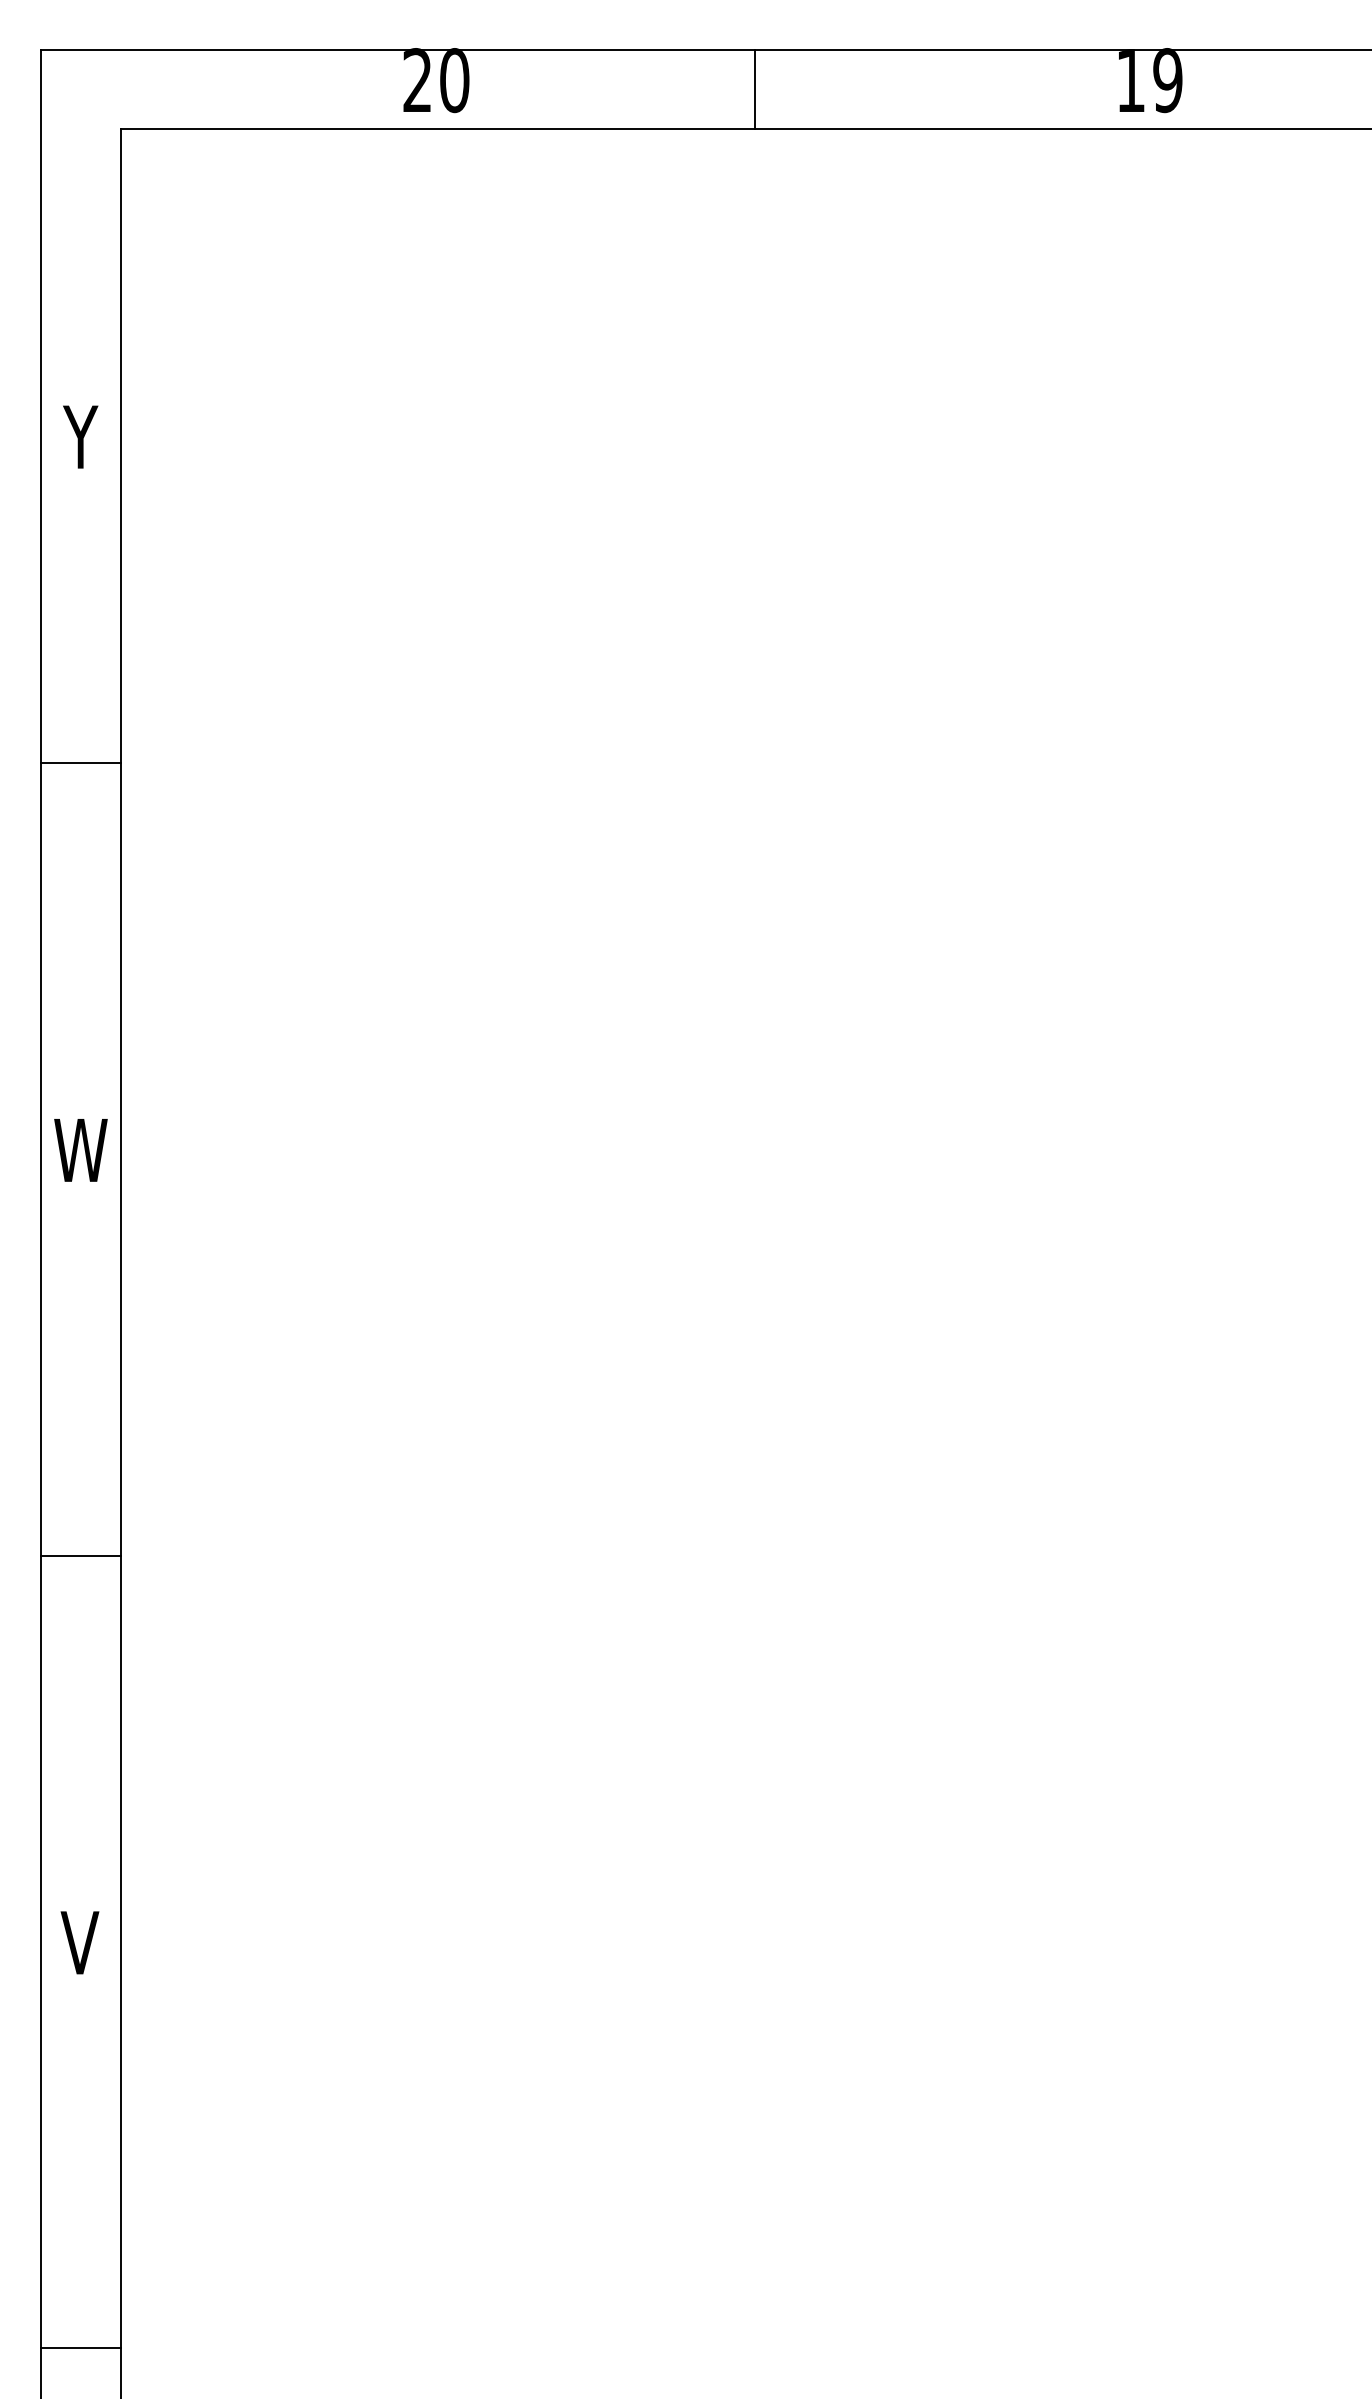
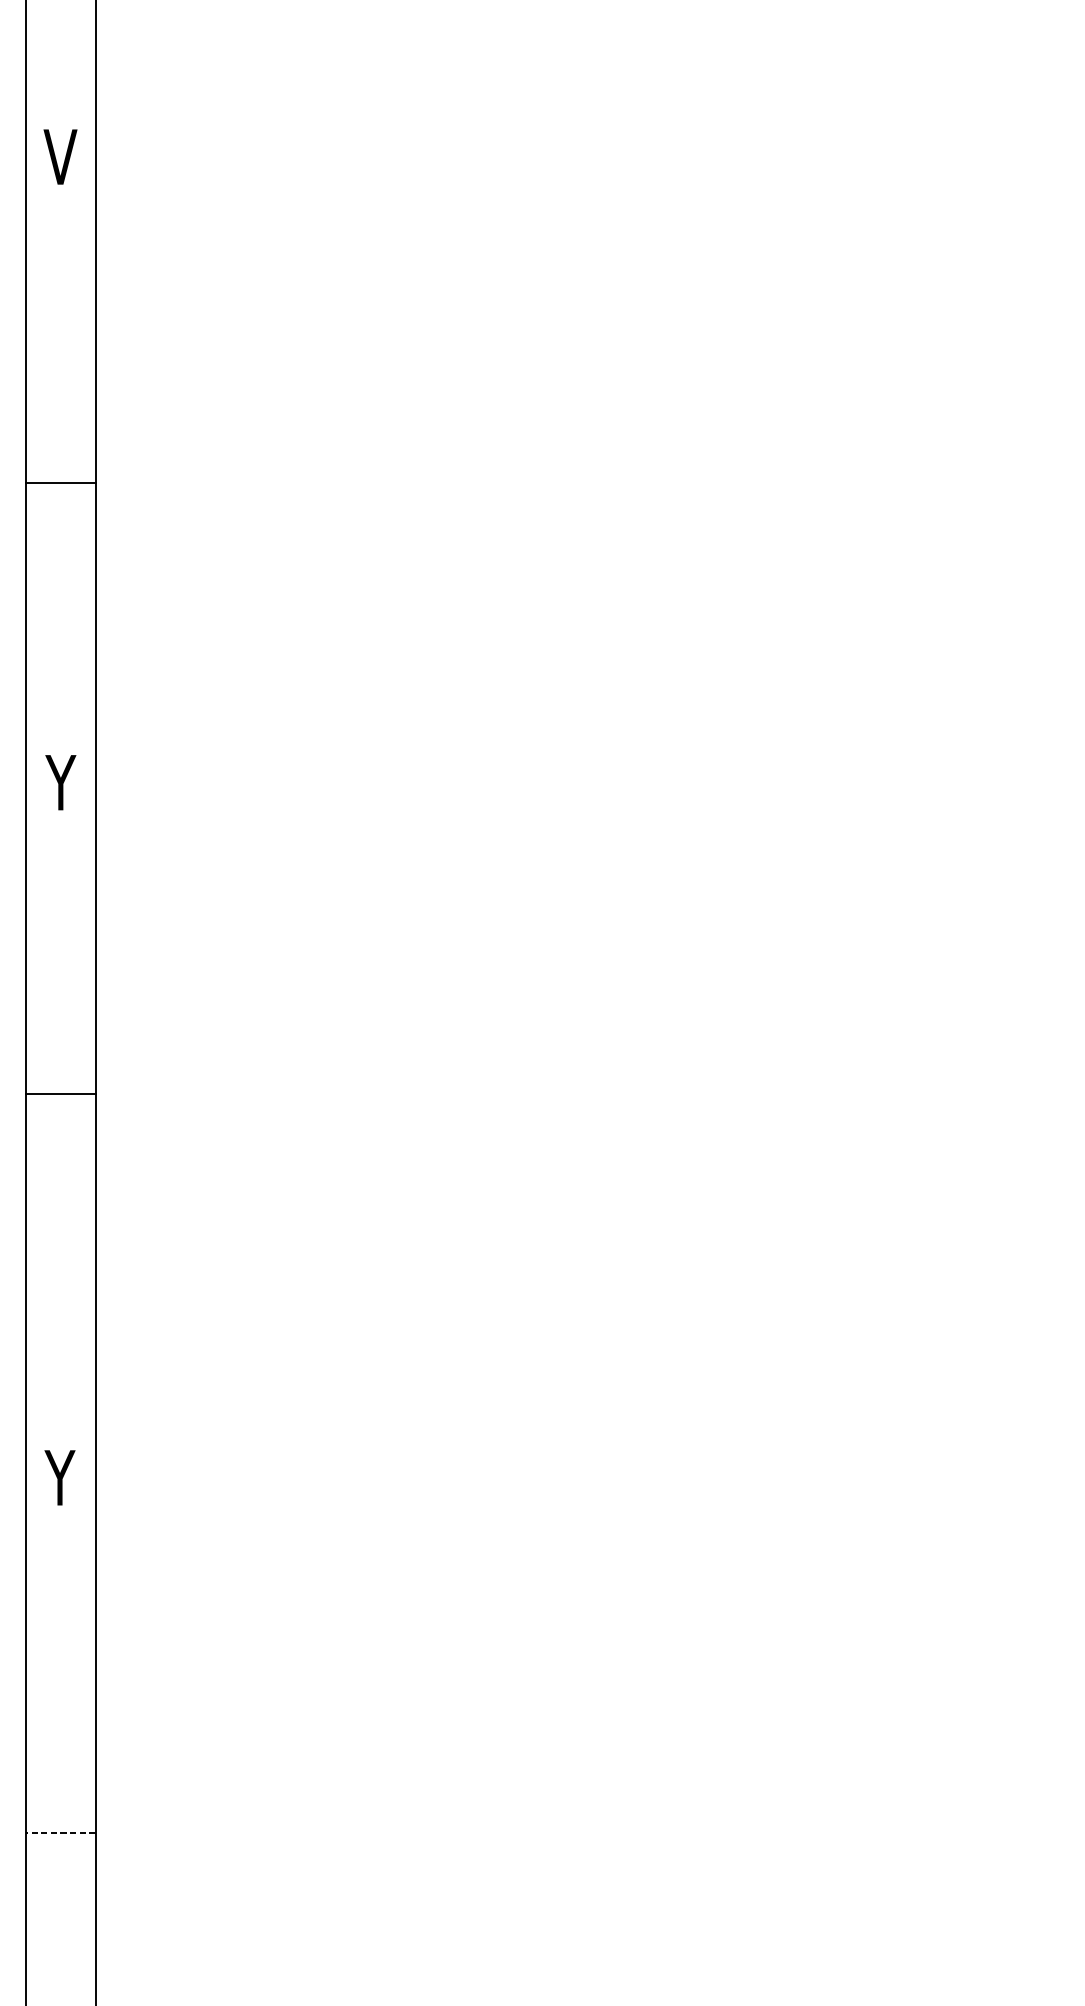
text: (80, 436) -> (60, 156), Y -> V
line: (80, 763) -> (60, 482), moved
text: (80, 1150) -> (60, 782), W -> Y
line: (80, 1555) -> (60, 1093), moved
text: (79, 1942) -> (59, 1477), V -> Y
line: (80, 2348) -> (60, 1833), solid -> dashed

